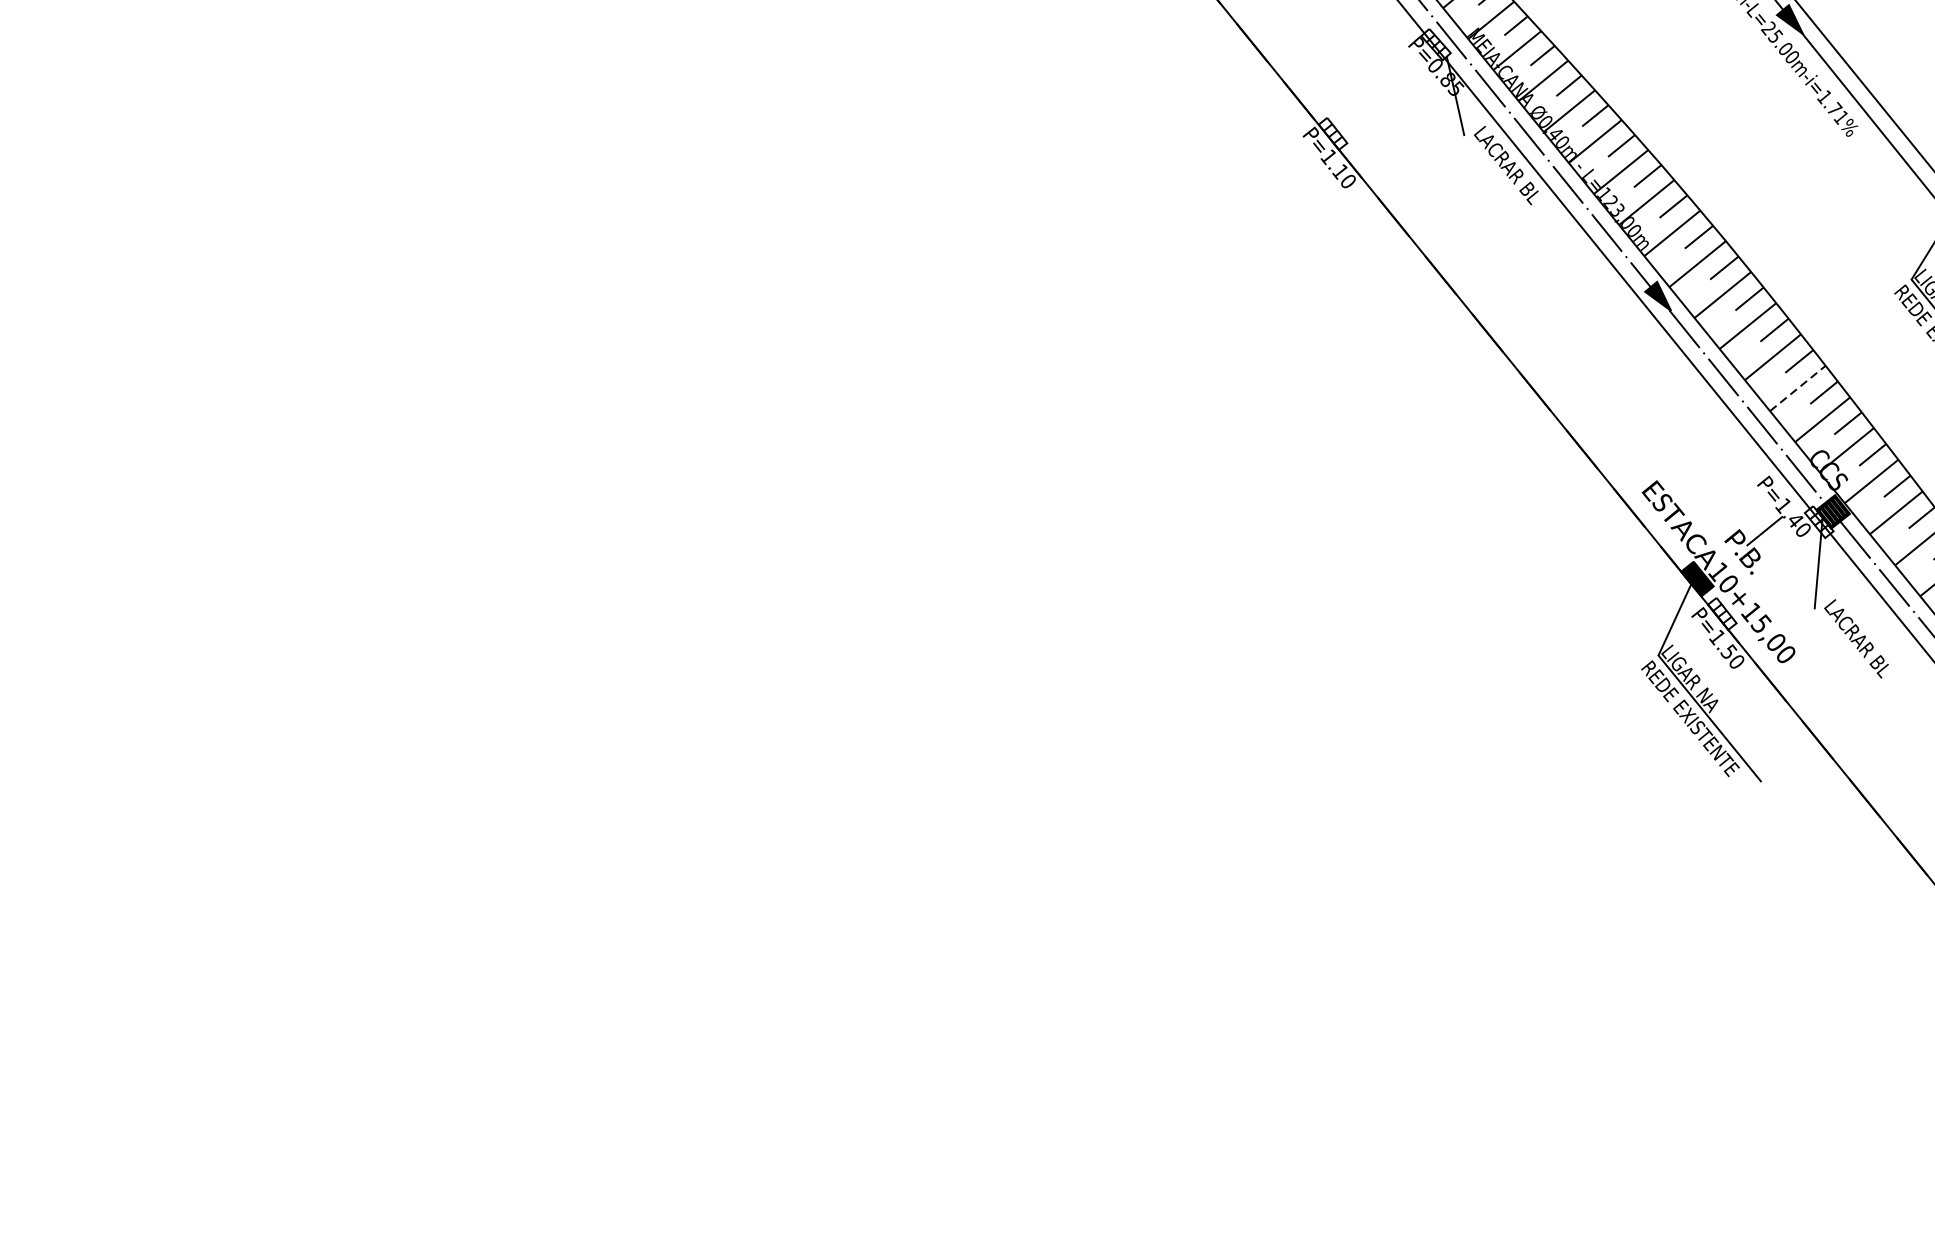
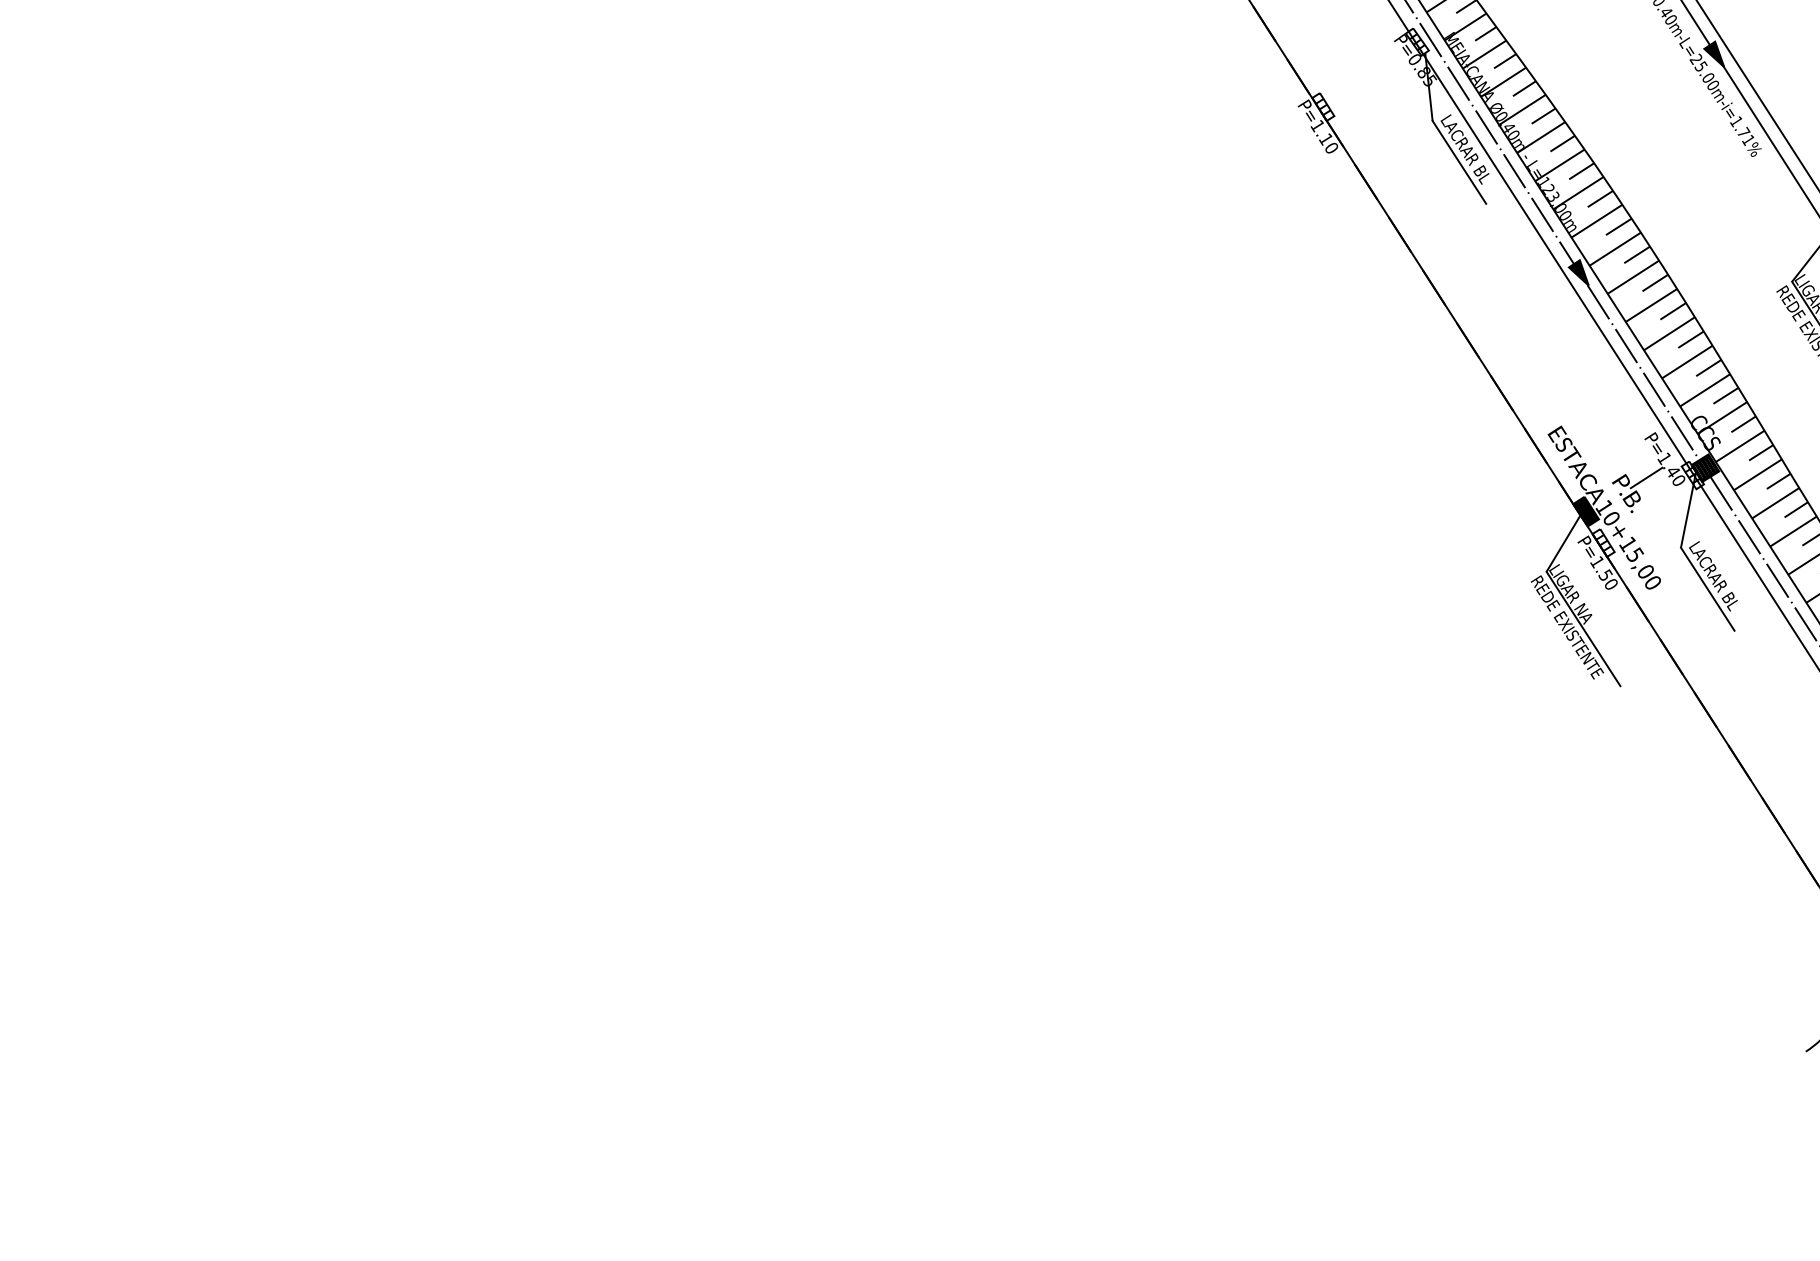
line: (1501, 180) -> (1459, 161), added
line: (1797, 387) -> (1687, 361), dashed -> solid
line: (1851, 654) -> (1707, 588), added

